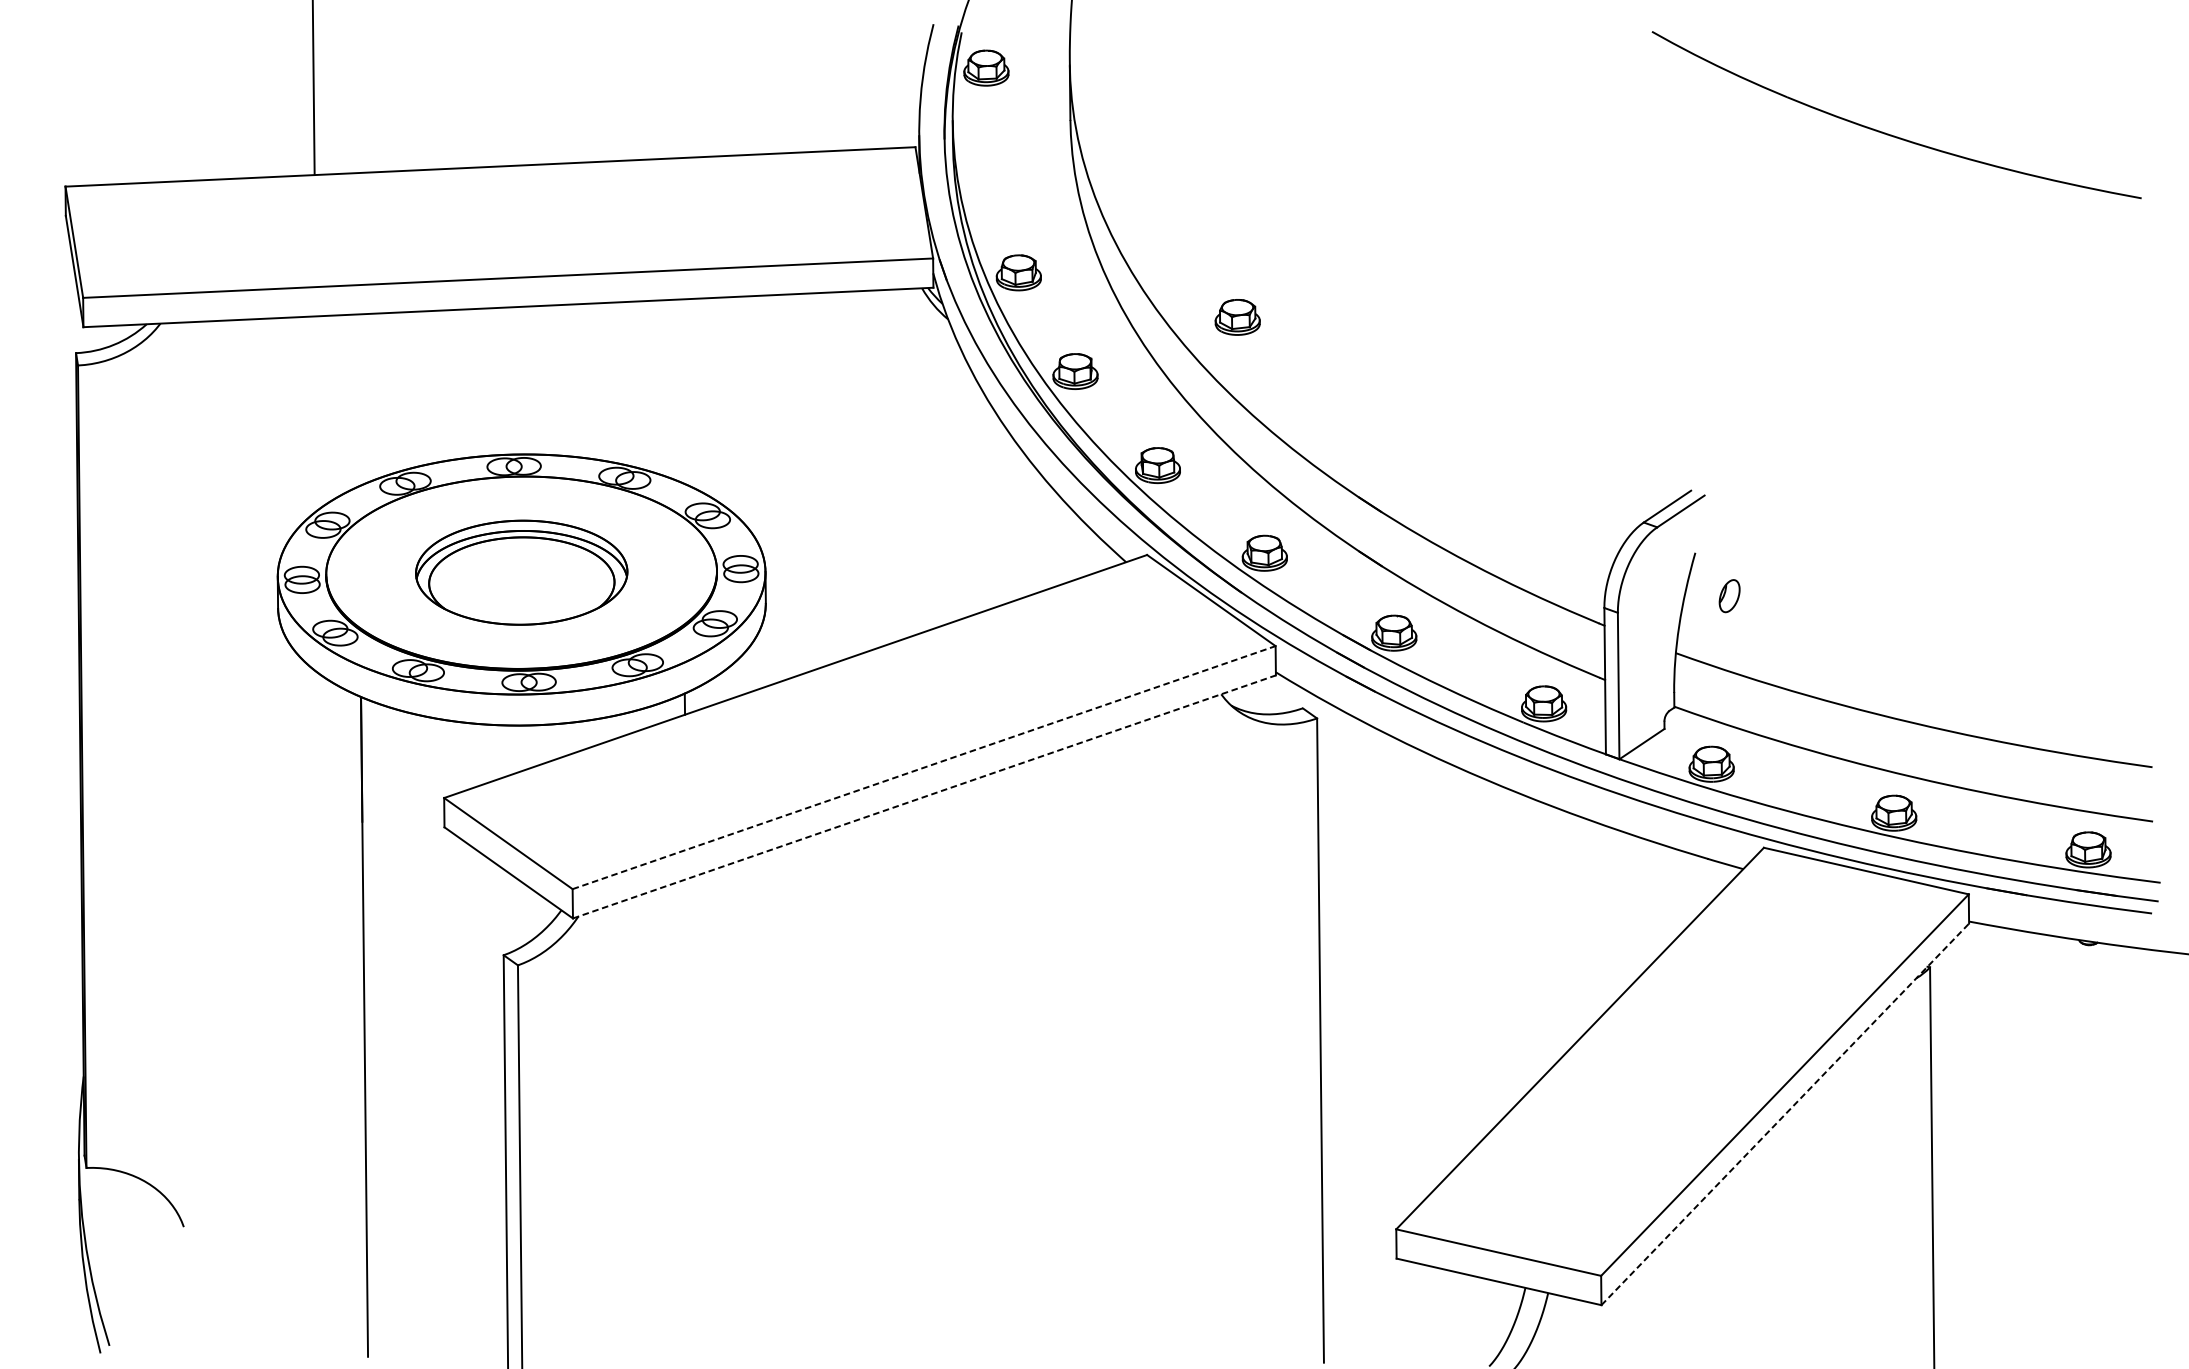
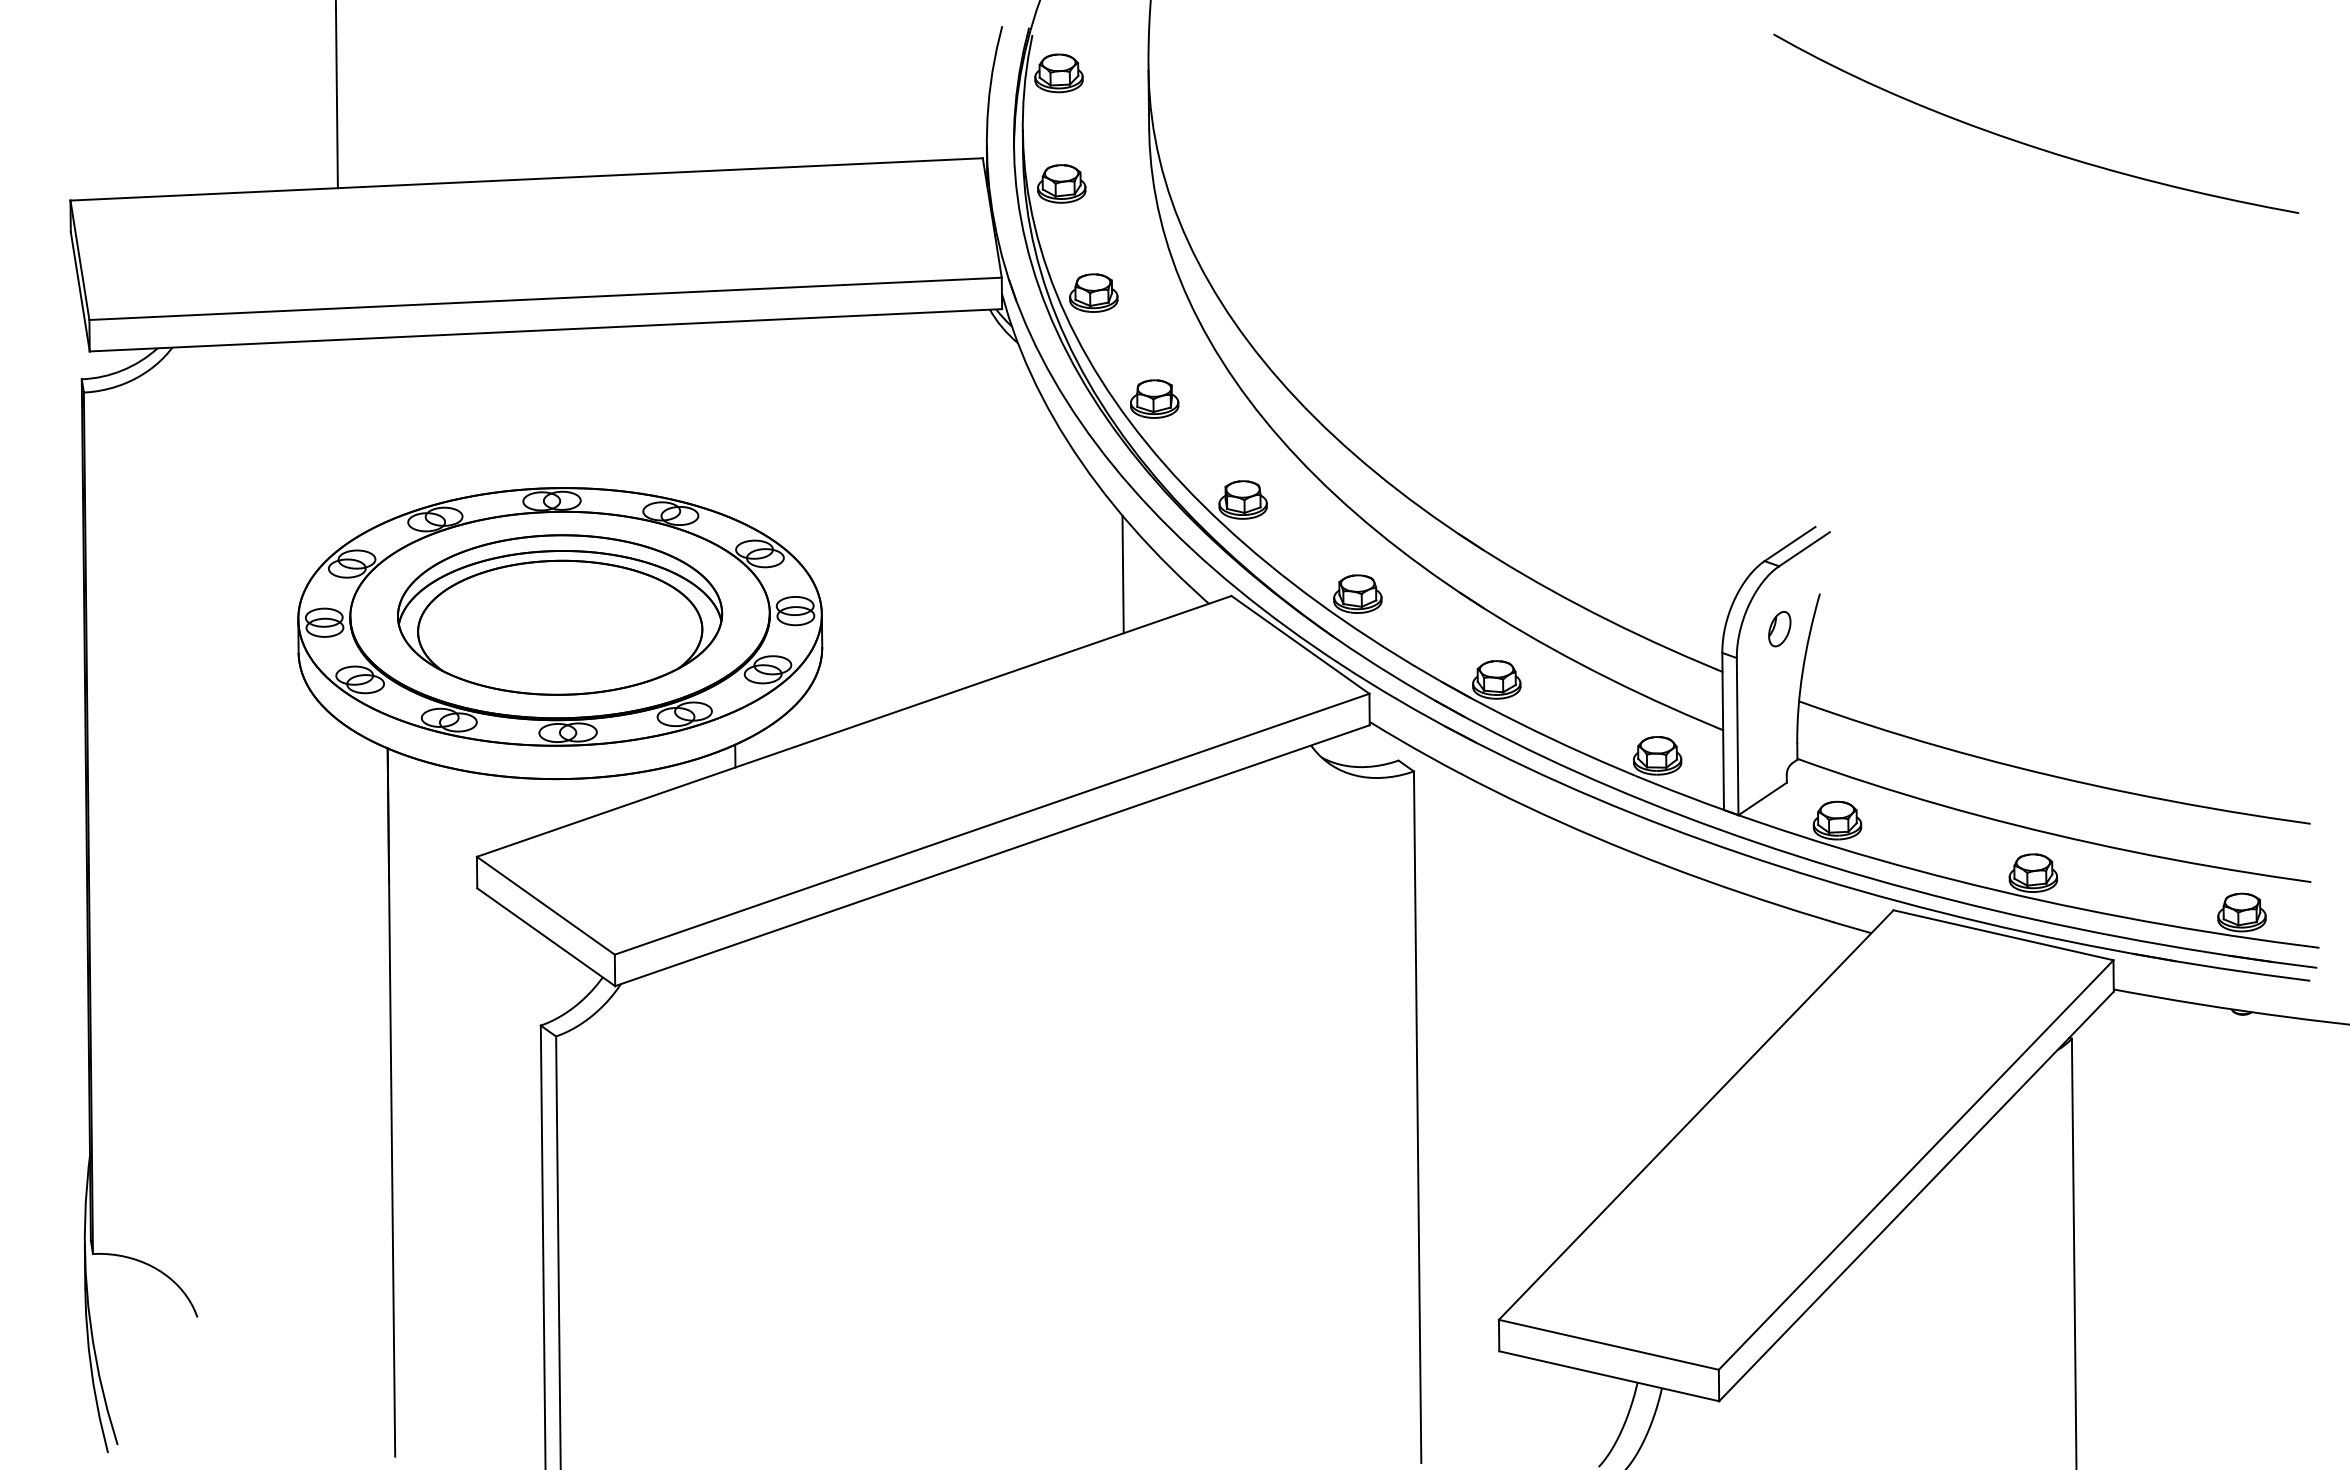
part: (1237, 316) -> (1061, 183), moved
line: (1045, 534) -> (1122, 574), added
part: (522, 572) -> (560, 614), size x1.43
part: (1729, 596) -> (1779, 629), moved
line: (924, 767) -> (992, 824), dashed -> solid
line: (924, 796) -> (992, 855), dashed -> solid
line: (1785, 1114) -> (1916, 1196), dashed -> solid

